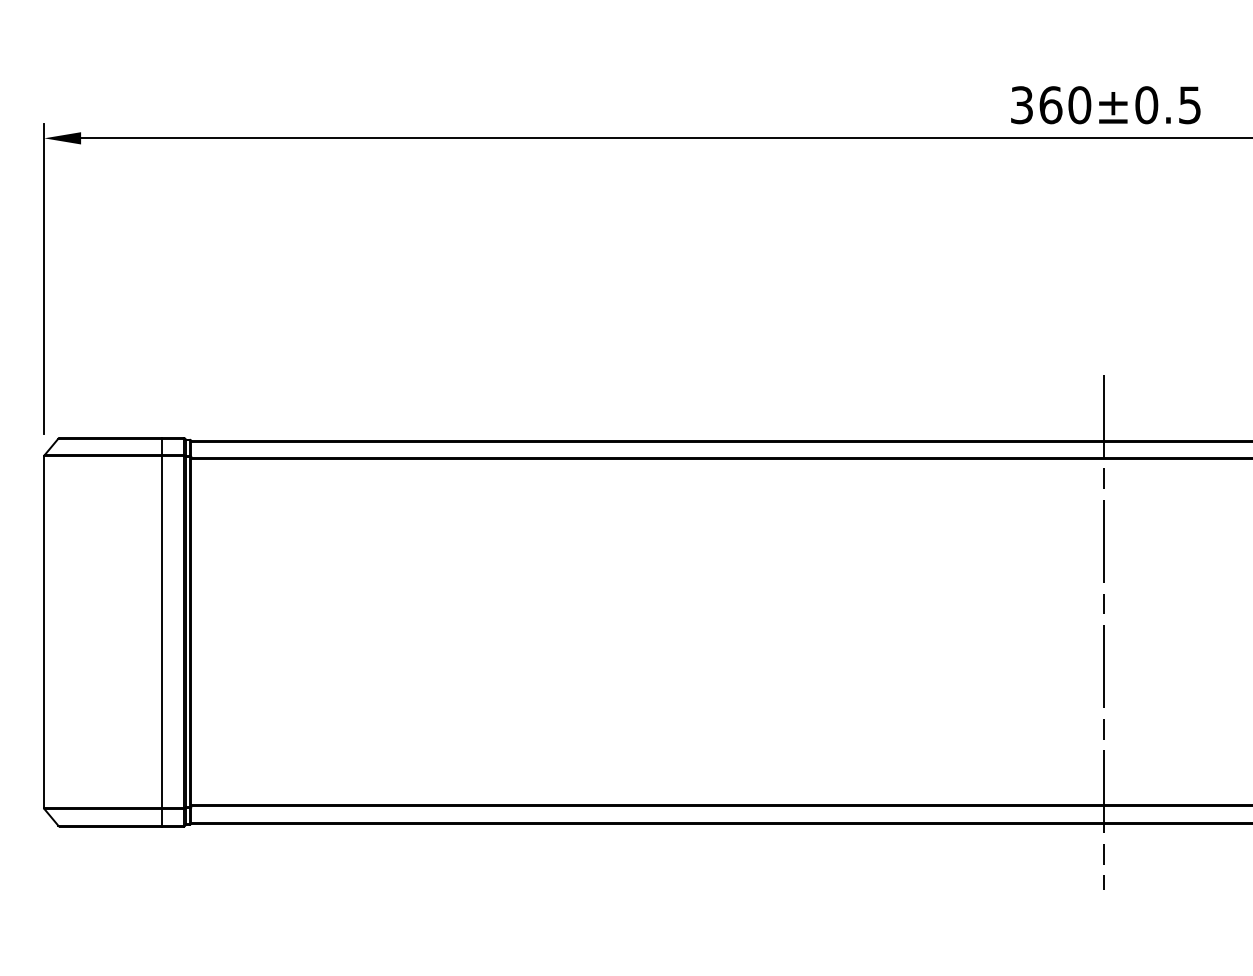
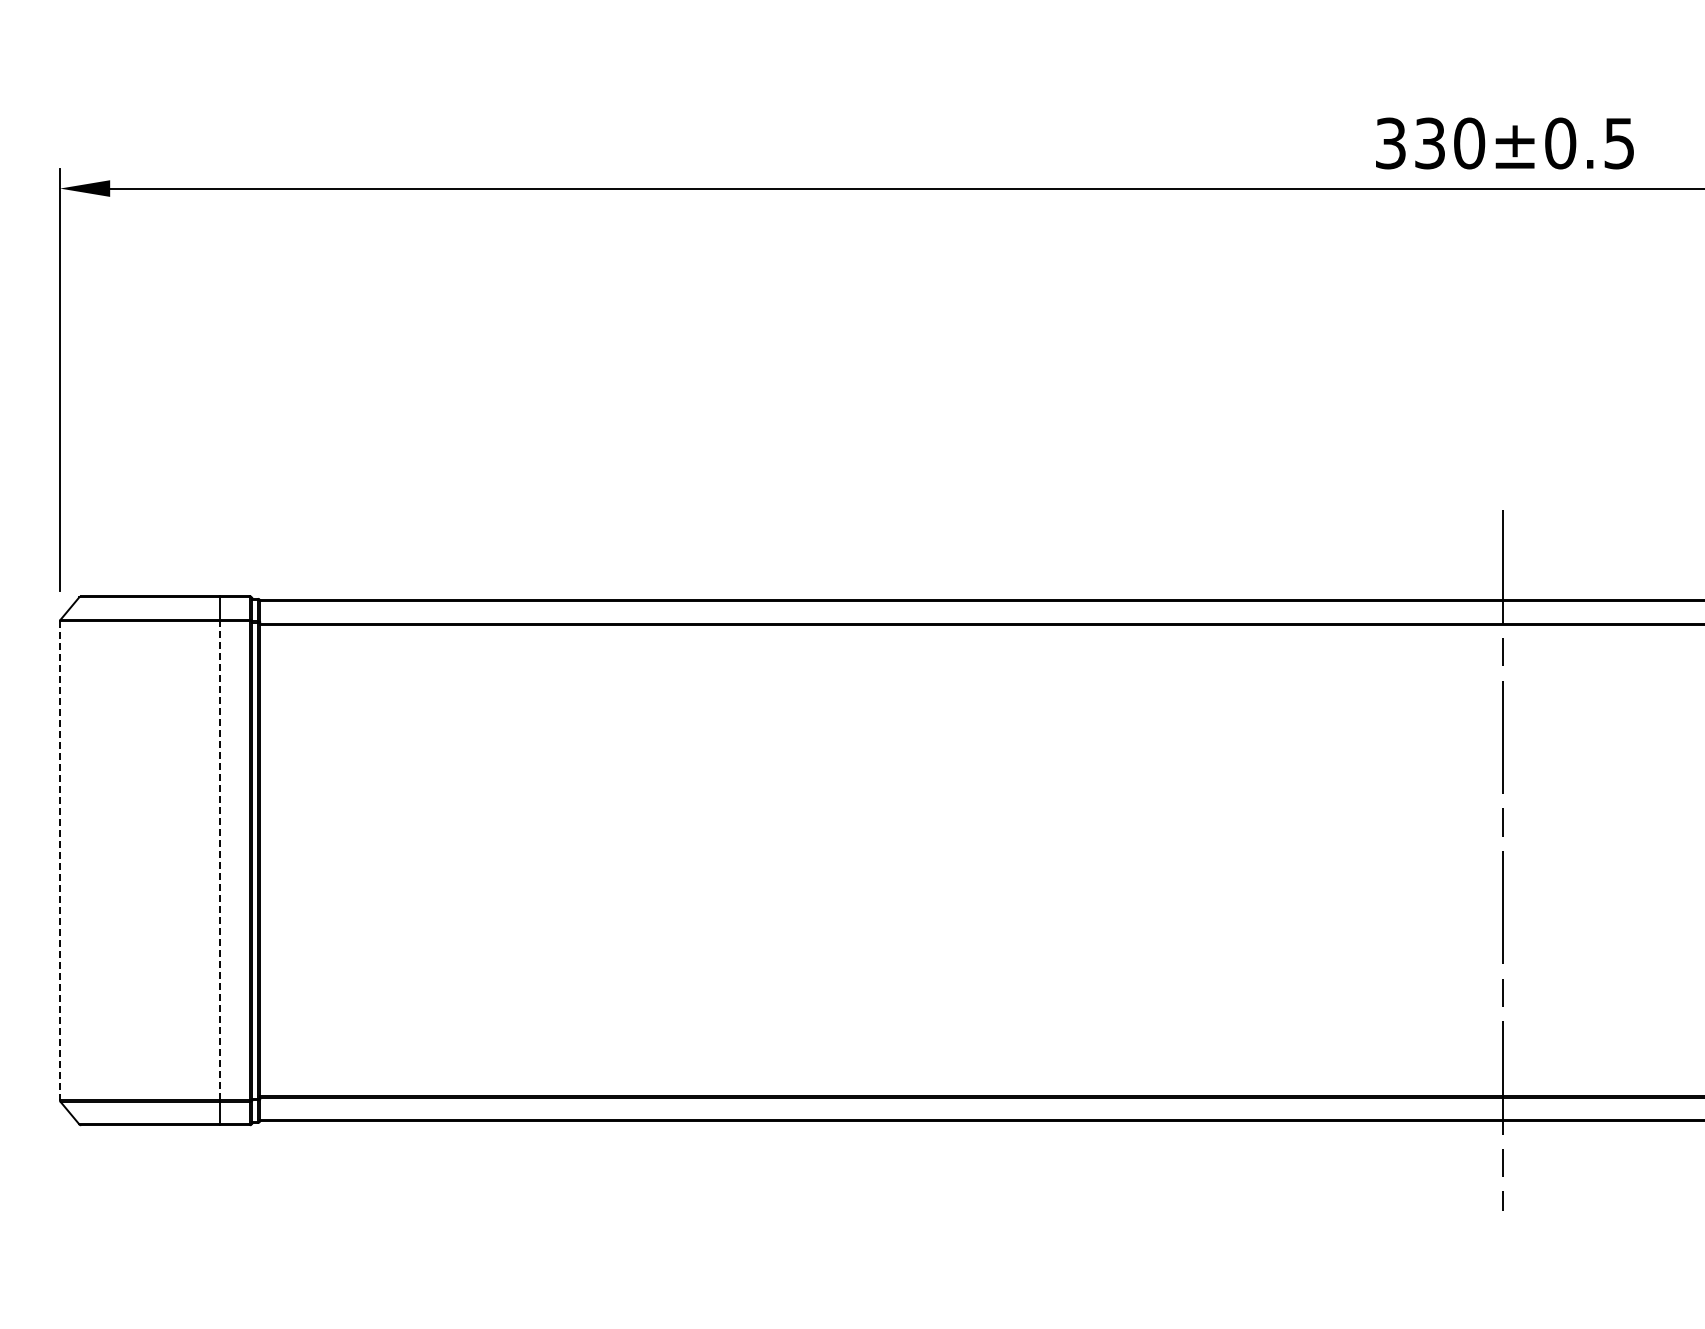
text: (1051, 105) -> (1430, 143), 360±0.5 -> 330±0.5
line: (44, 632) -> (60, 860), solid -> dashed
line: (162, 632) -> (220, 860), solid -> dashed

